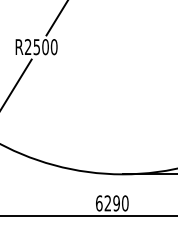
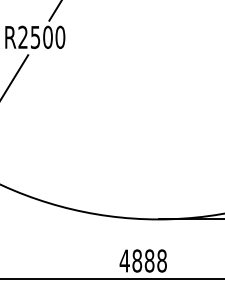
text: (111, 203) -> (142, 261), 6290 -> 4888

